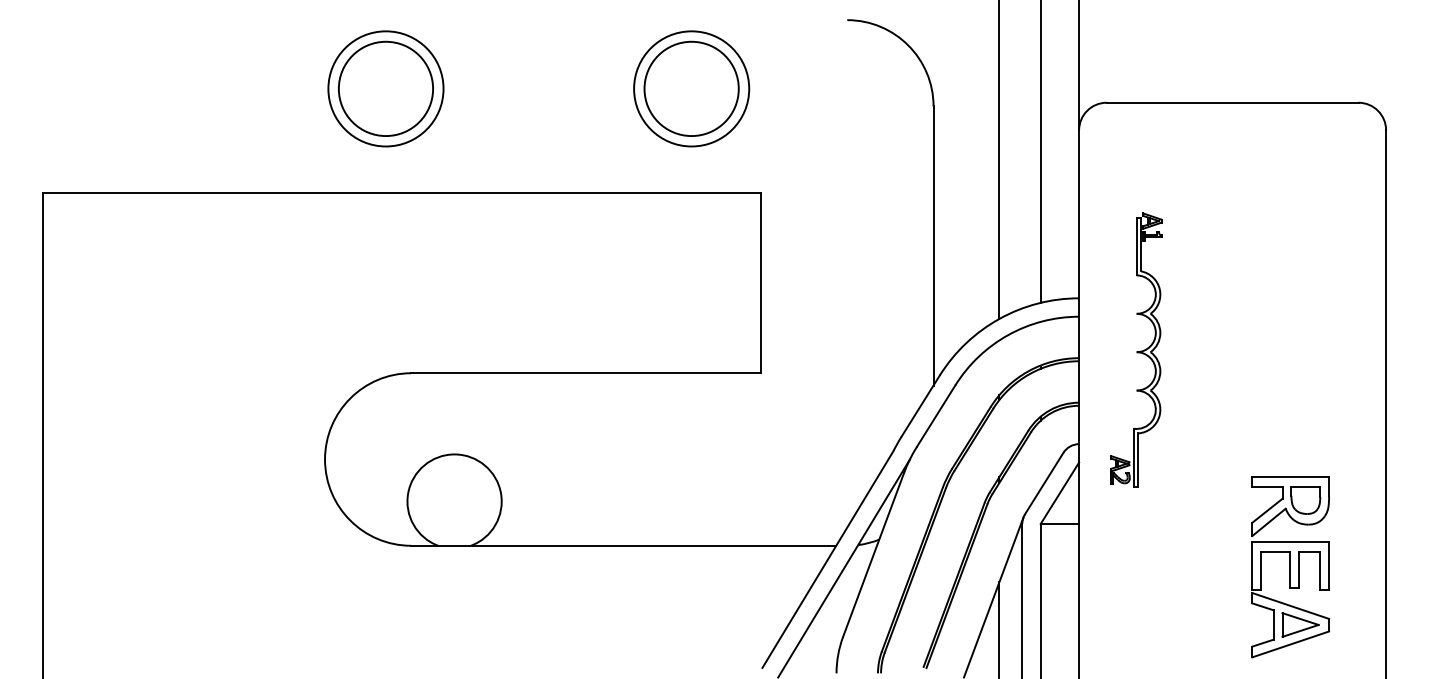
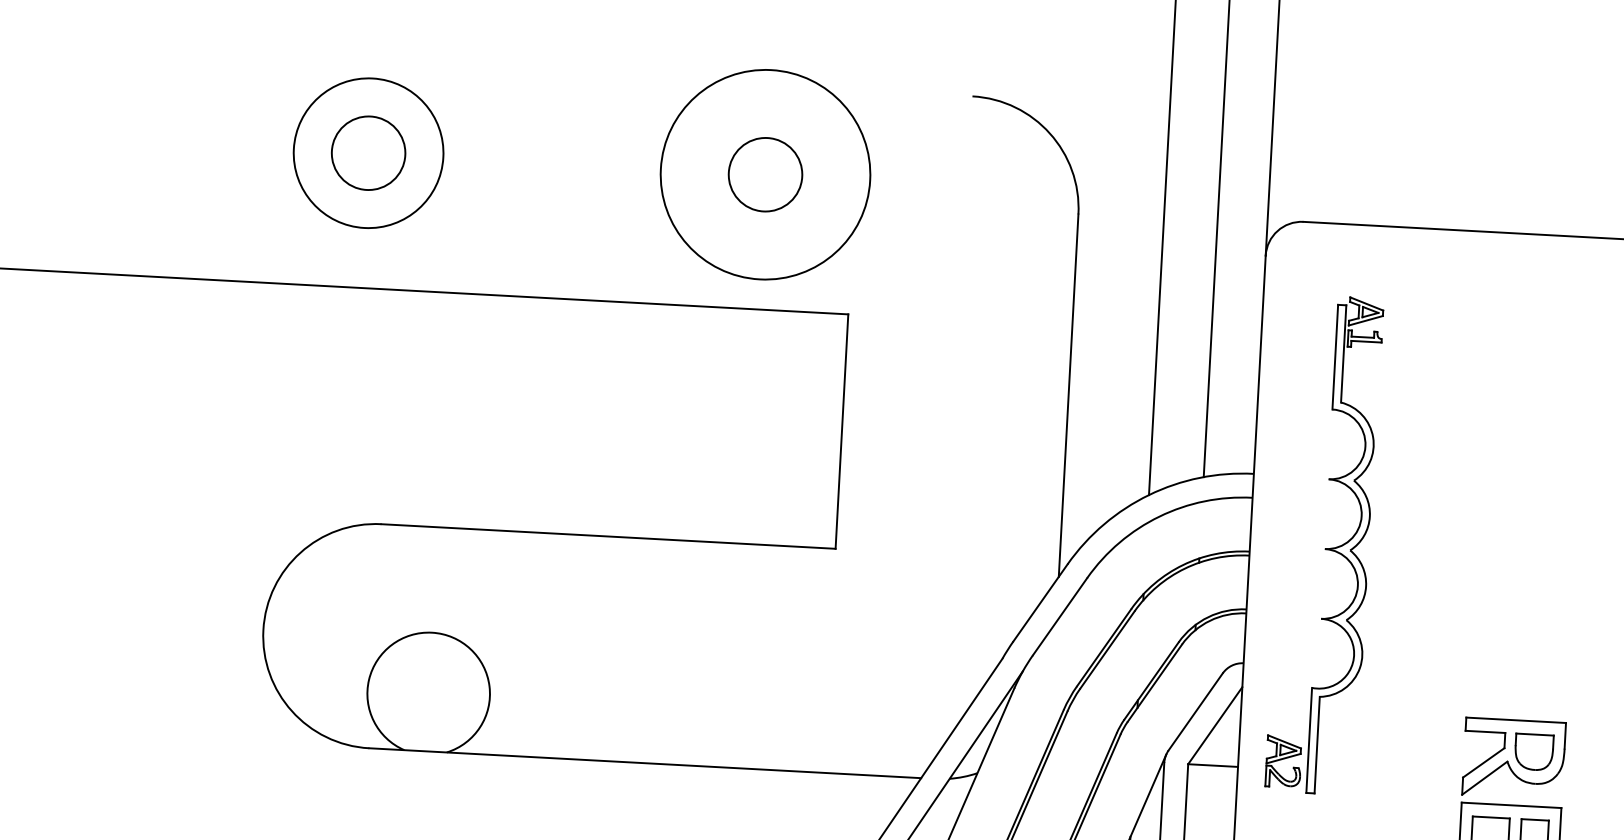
circle: (385, 88) -> (368, 152), size x0.6
circle: (691, 88) -> (765, 174), size x0.6
circle: (691, 88) -> (765, 174), size x1.4
part: (1136, 349) -> (1324, 544), size x1.4

